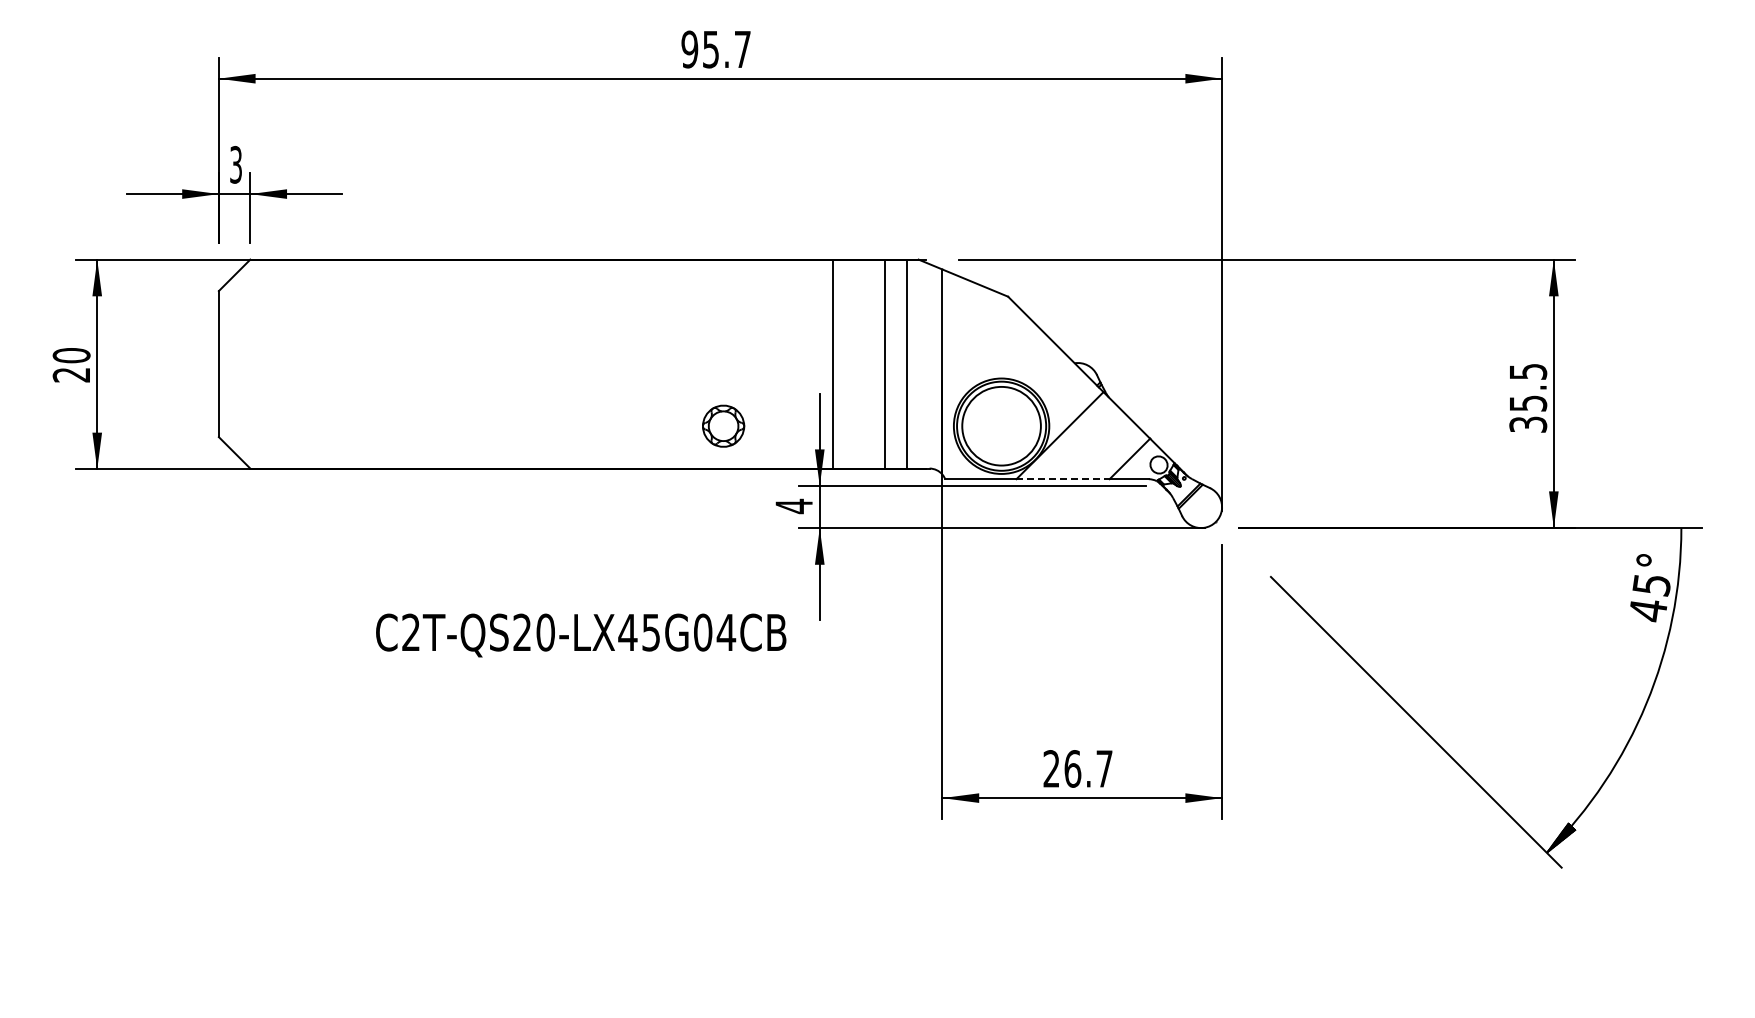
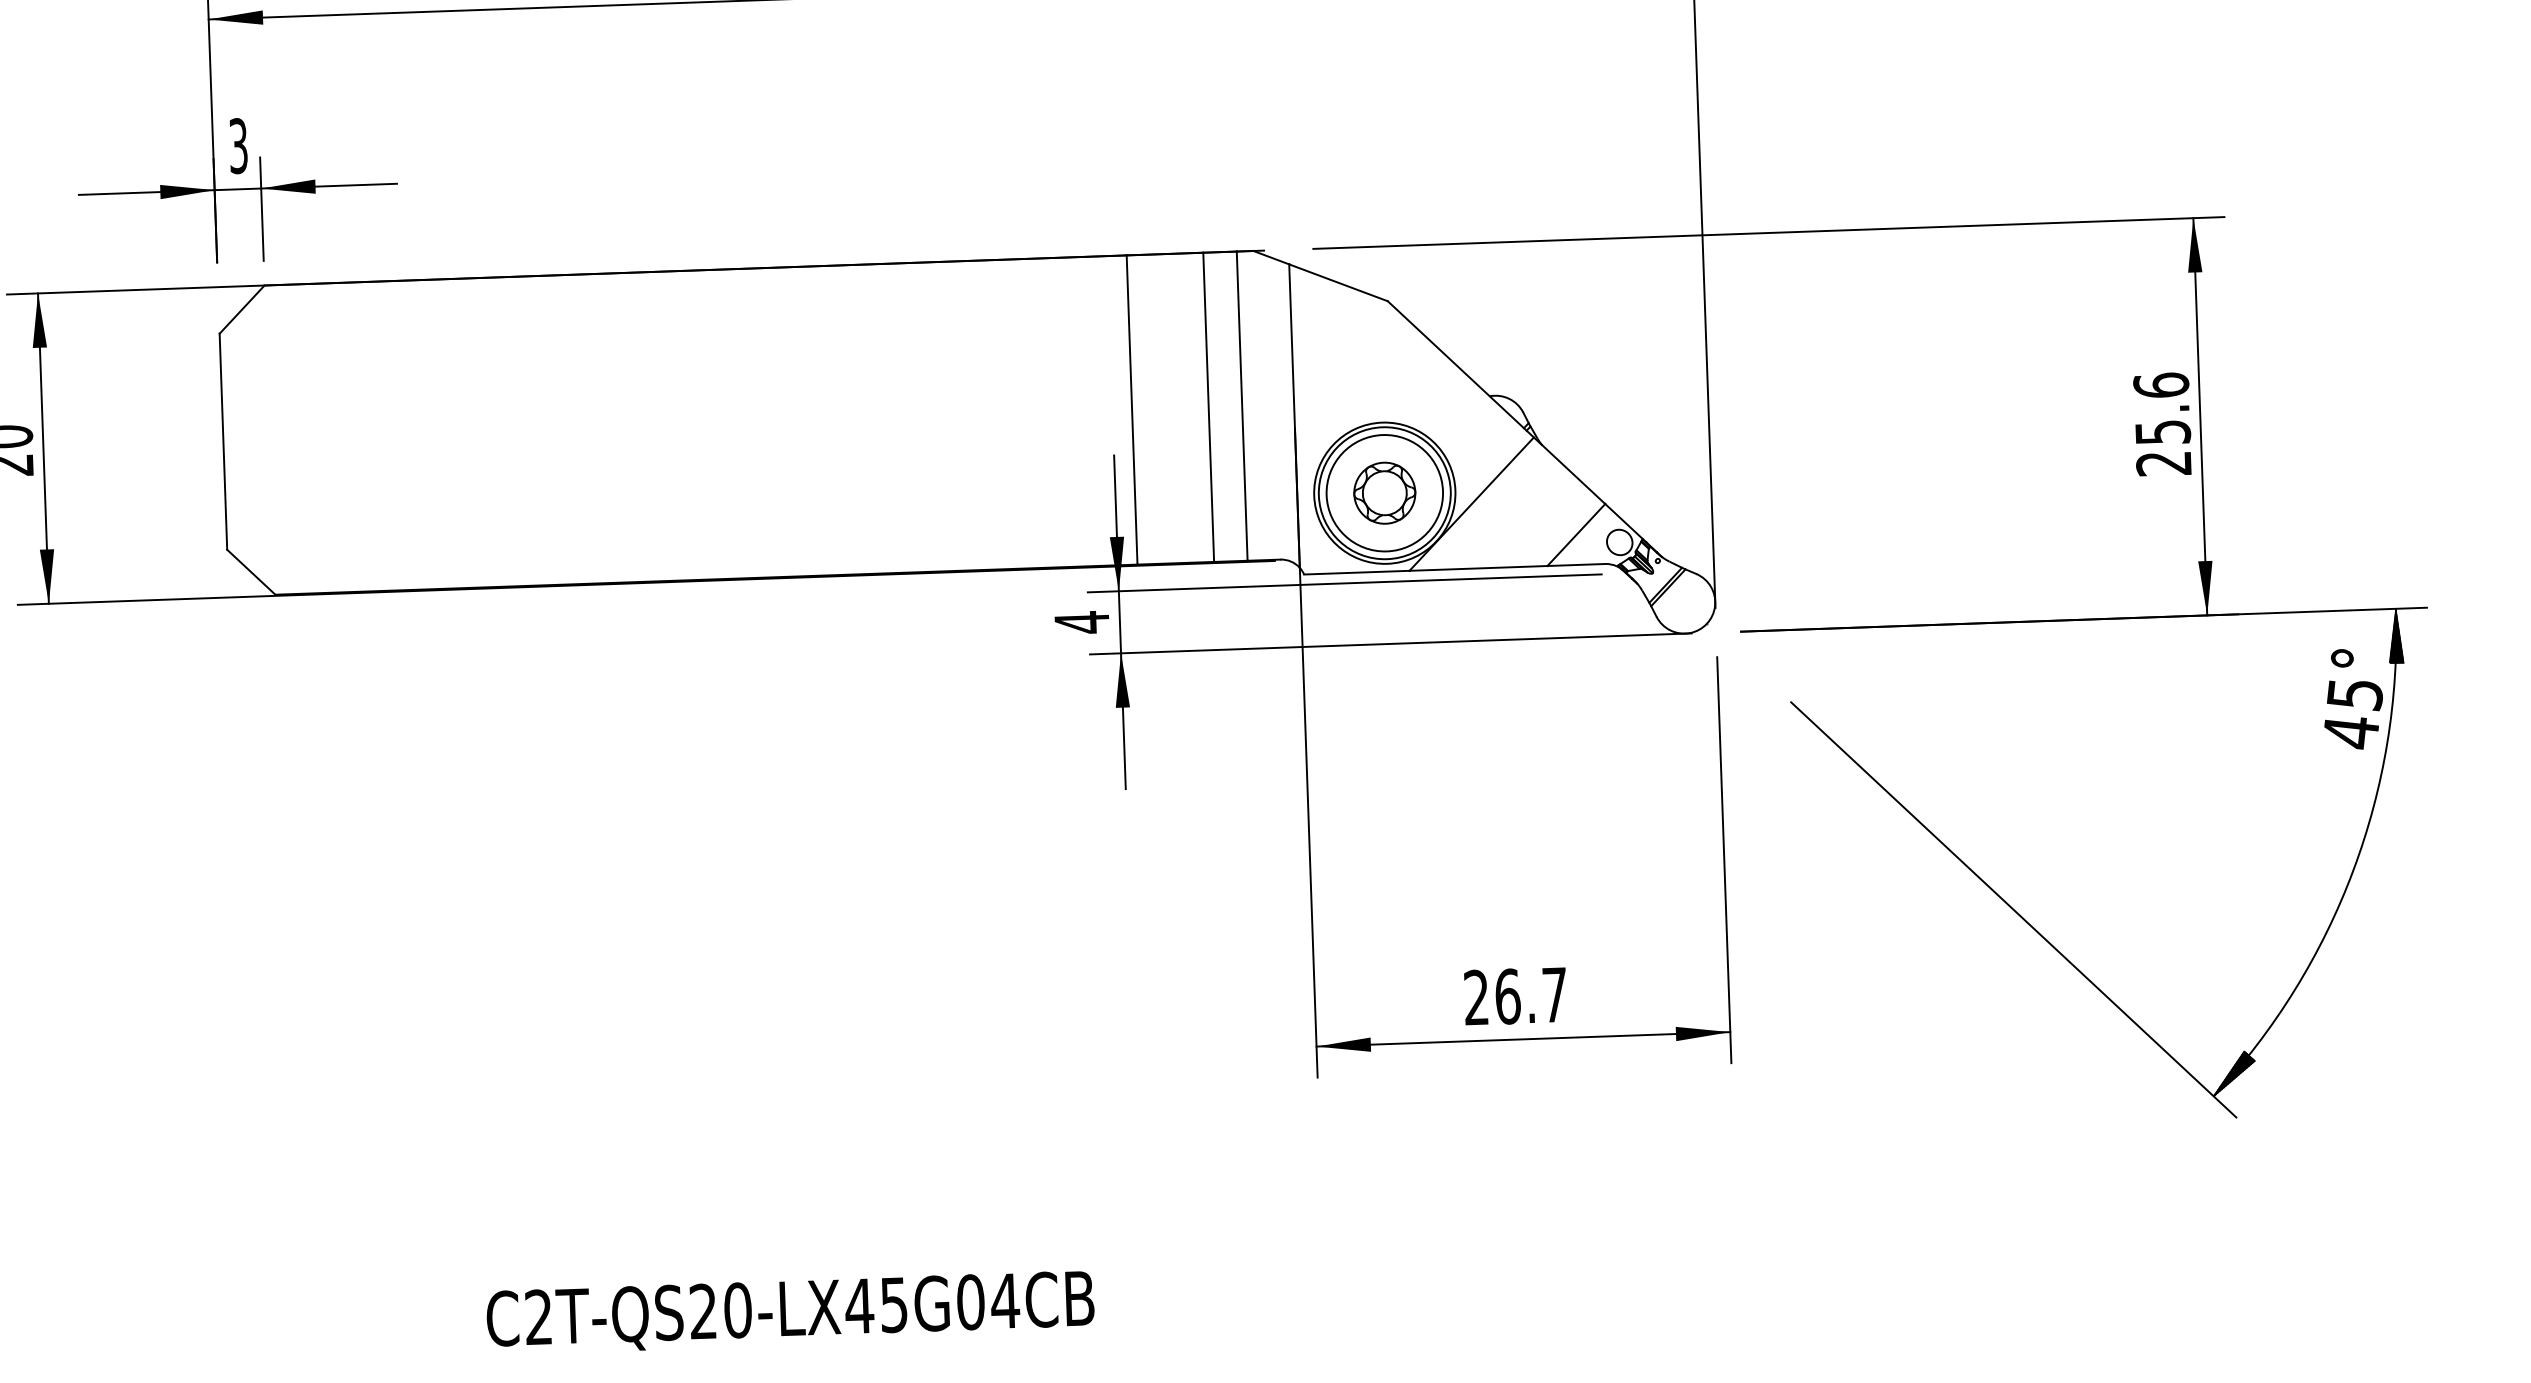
text: (1528, 397) -> (2162, 423), 35.5 -> 25.6
part: (723, 425) -> (1384, 492), moved
line: (1063, 479) -> (1479, 568), dashed -> solid
hatch: (1680, 546) -> (2395, 636), added
text: (581, 635) -> (791, 1312), moved

